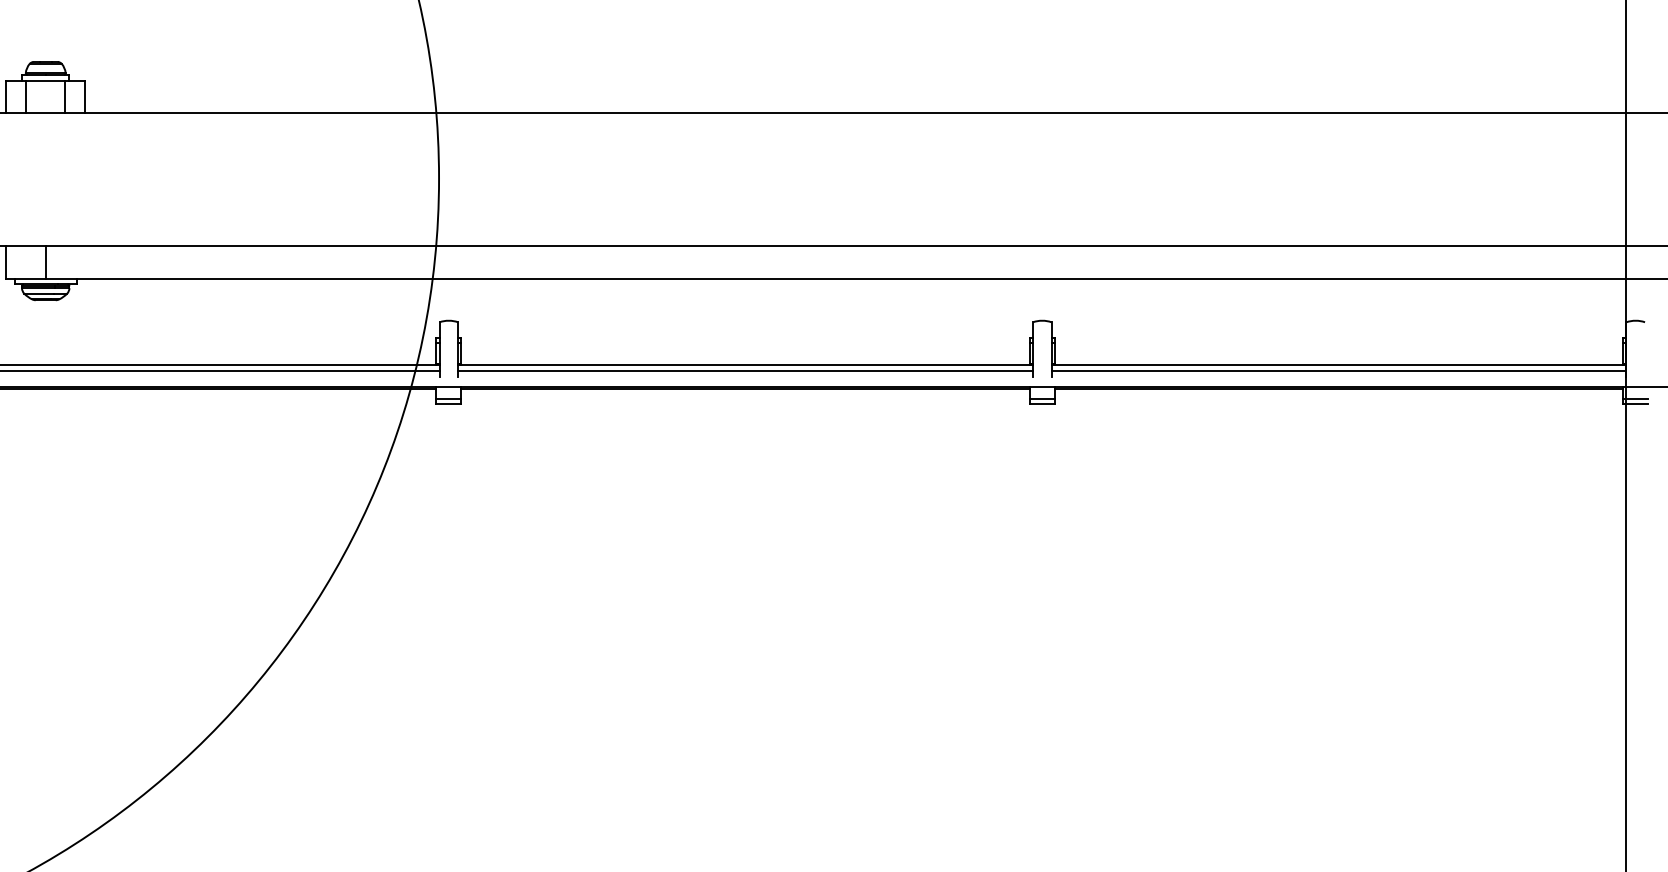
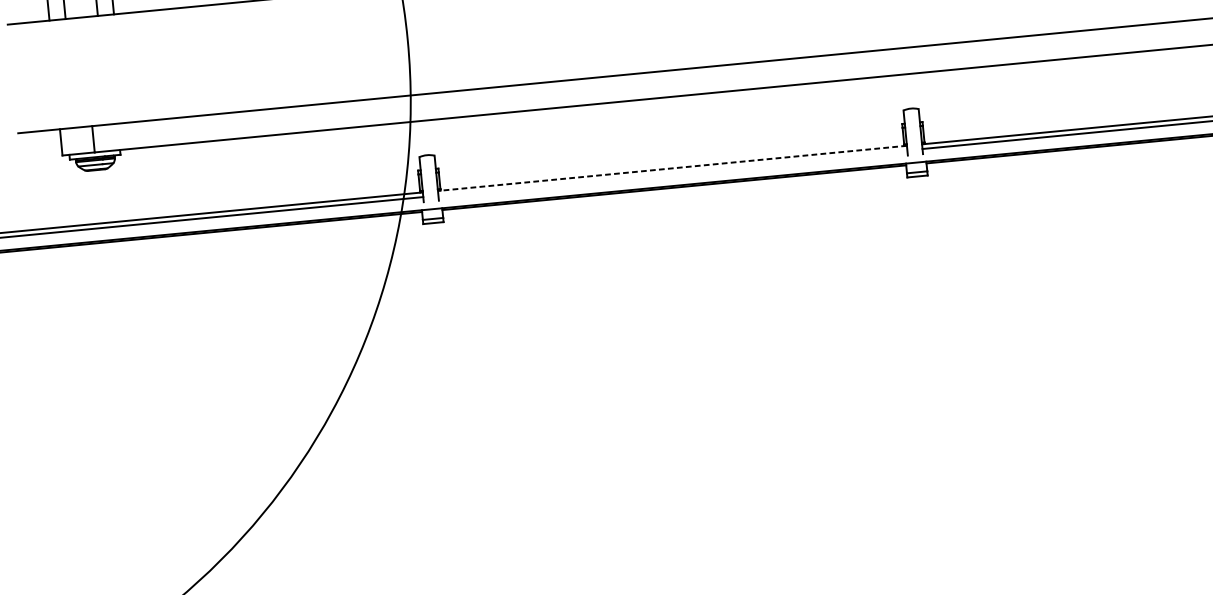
line: (745, 365) -> (672, 168), solid -> dashed
line: (745, 371) -> (672, 173), removed

